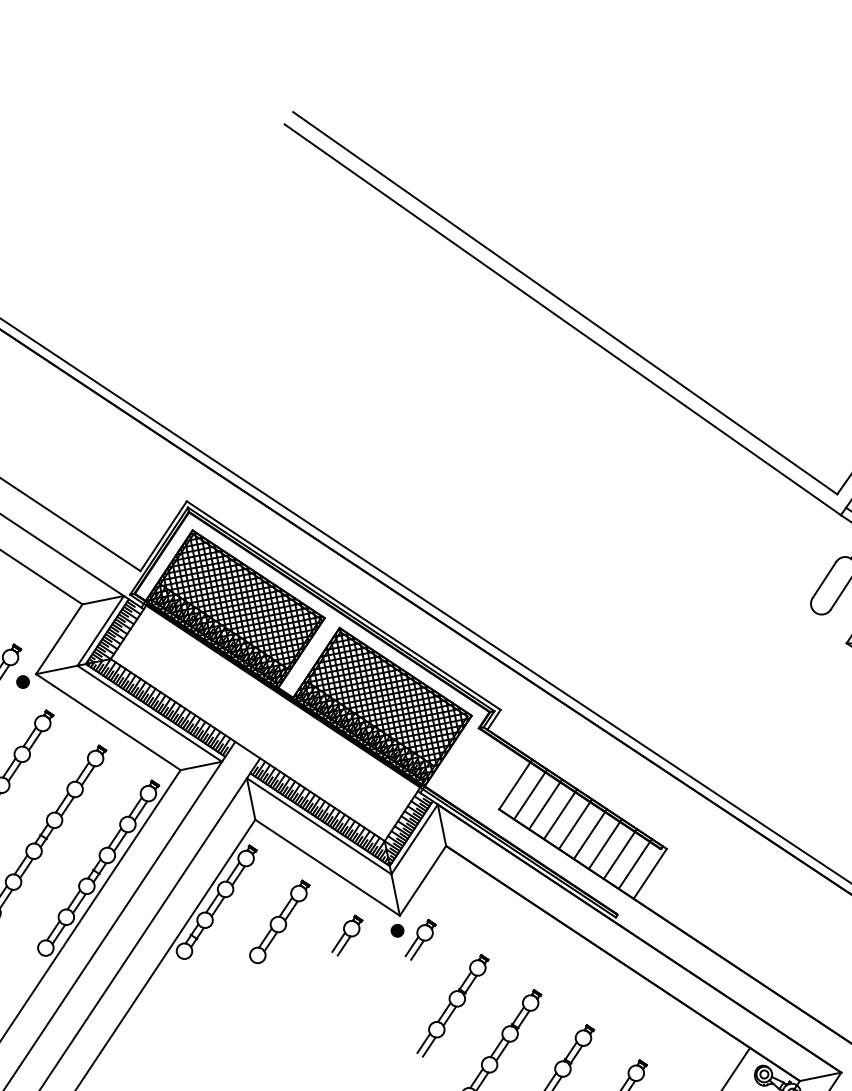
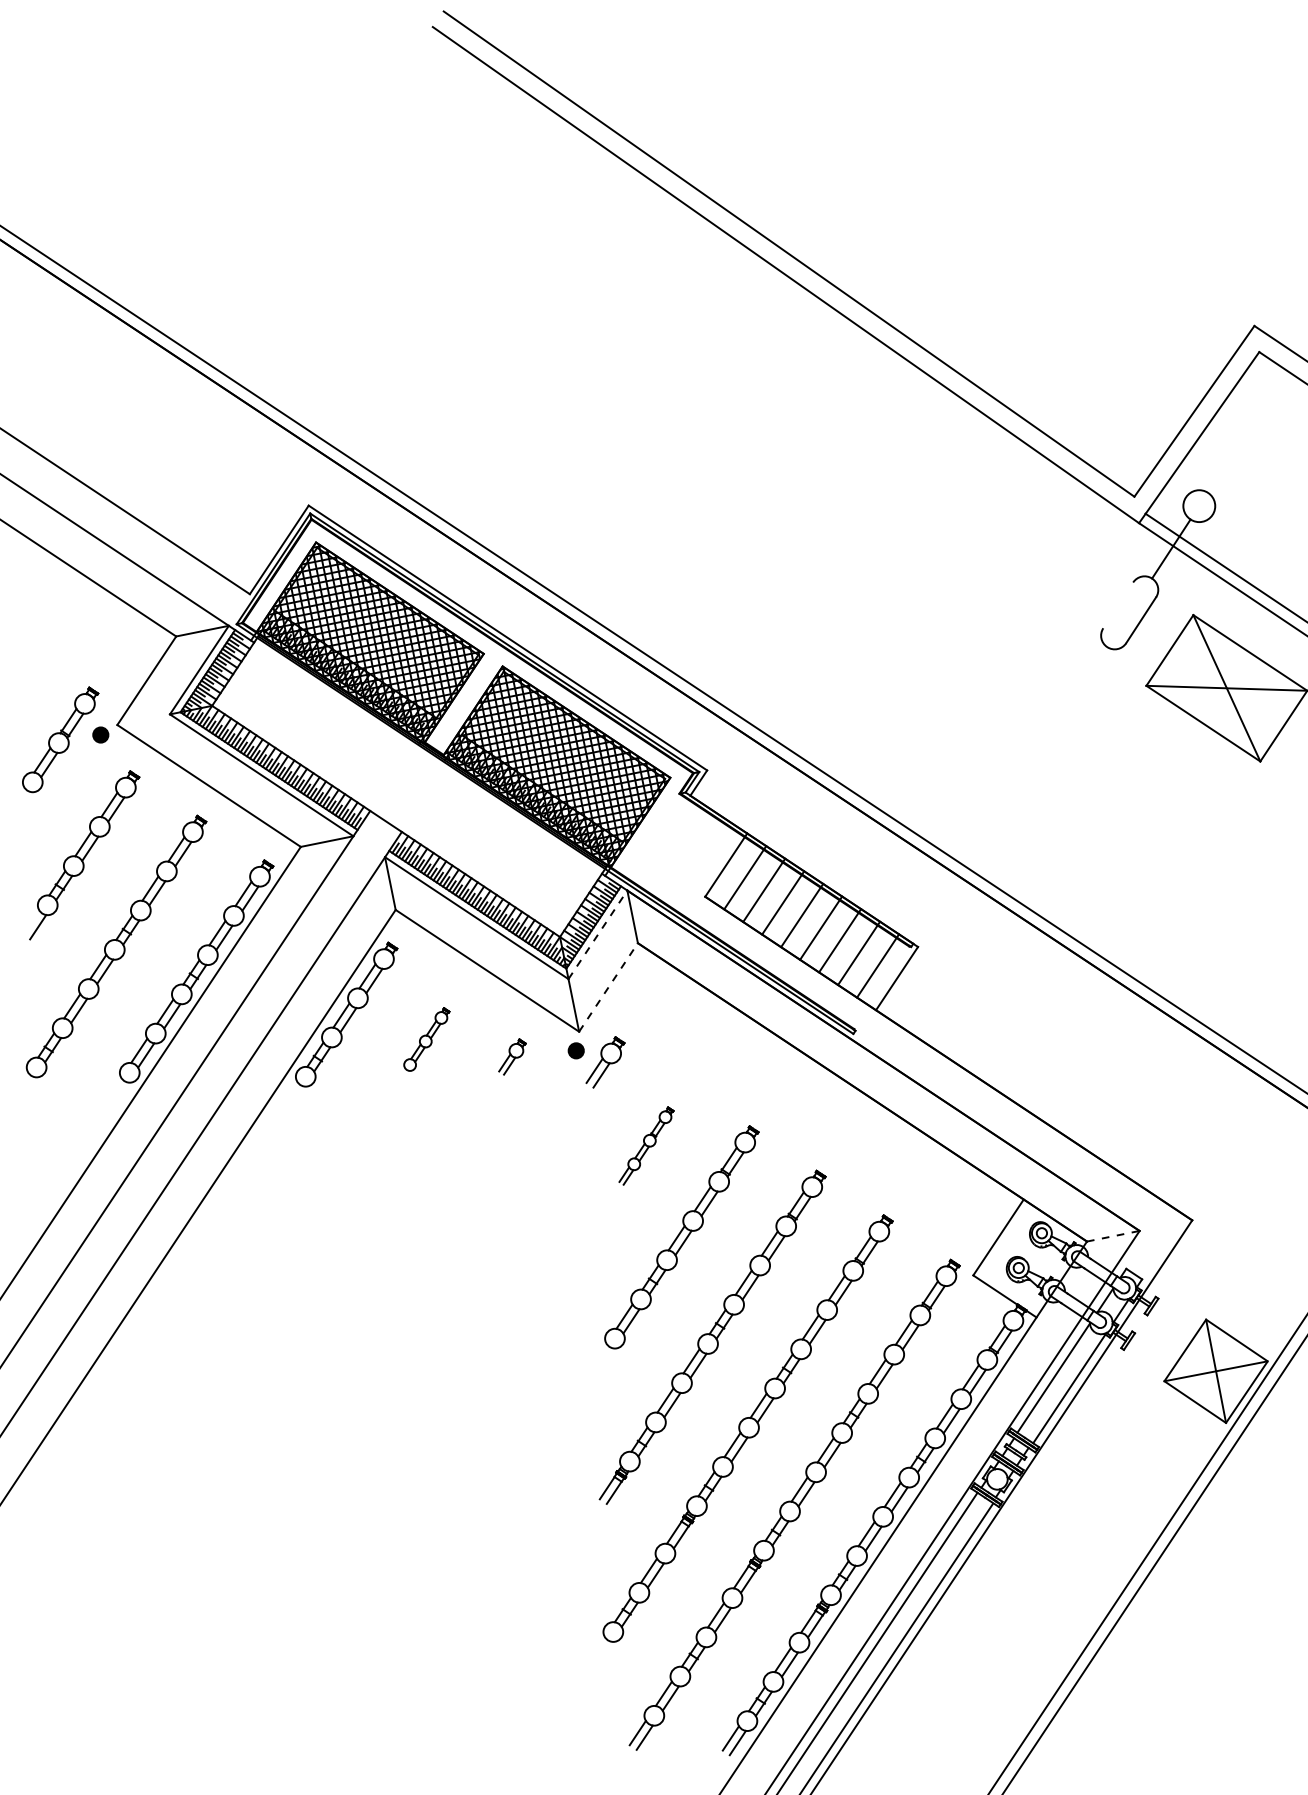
line: (824, 580) -> (1118, 605), removed
line: (56, 669) -> (143, 719), removed
line: (415, 839) -> (598, 934), solid -> dashed
line: (422, 880) -> (608, 987), solid -> dashed
part: (279, 921) -> (426, 1039), size x0.6
part: (347, 935) -> (512, 1056), size x0.7
part: (452, 1005) -> (646, 1145), size x0.6
line: (820, 1077) -> (1113, 1236), solid -> dashed

